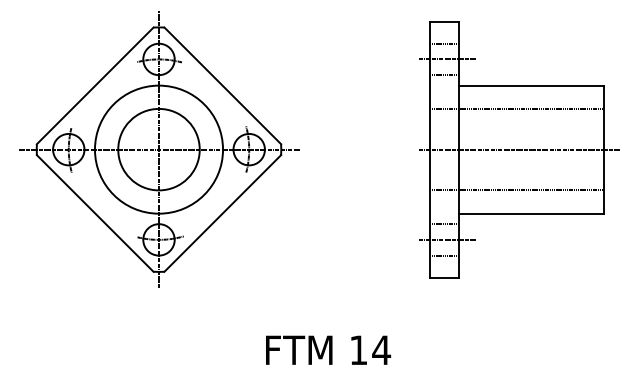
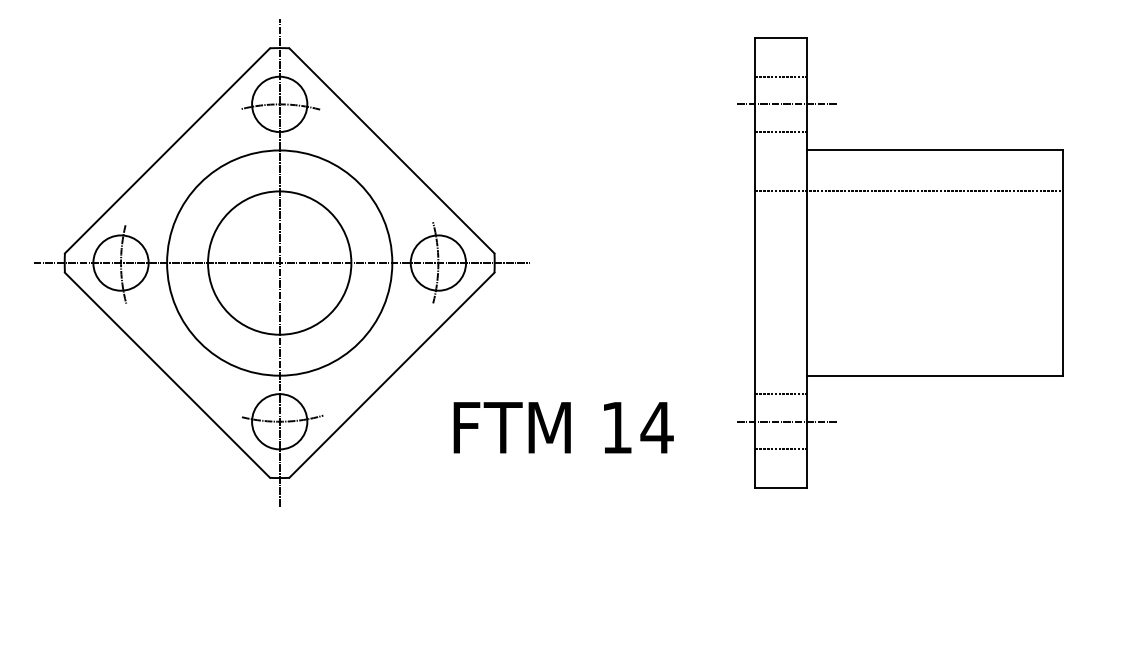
line: (519, 149) -> (913, 262), removed
line: (516, 190) -> (908, 334), removed
text: (328, 349) -> (563, 426), moved

